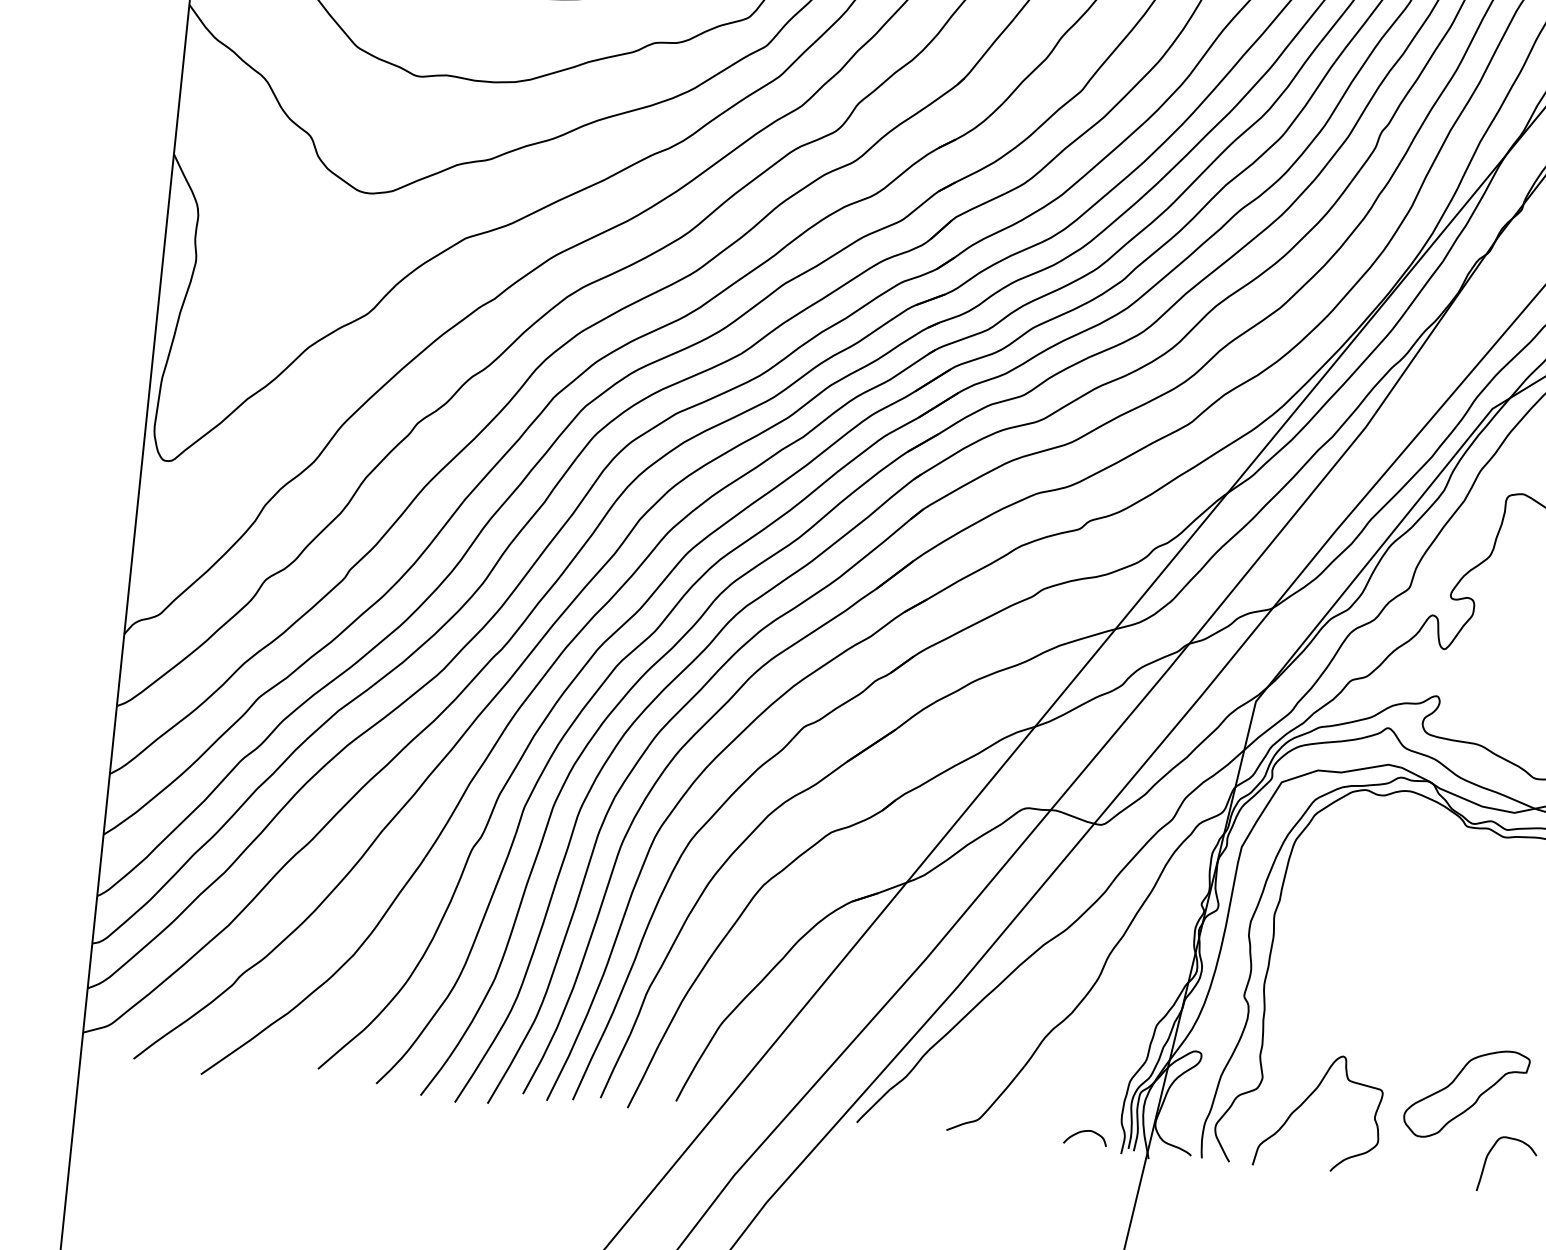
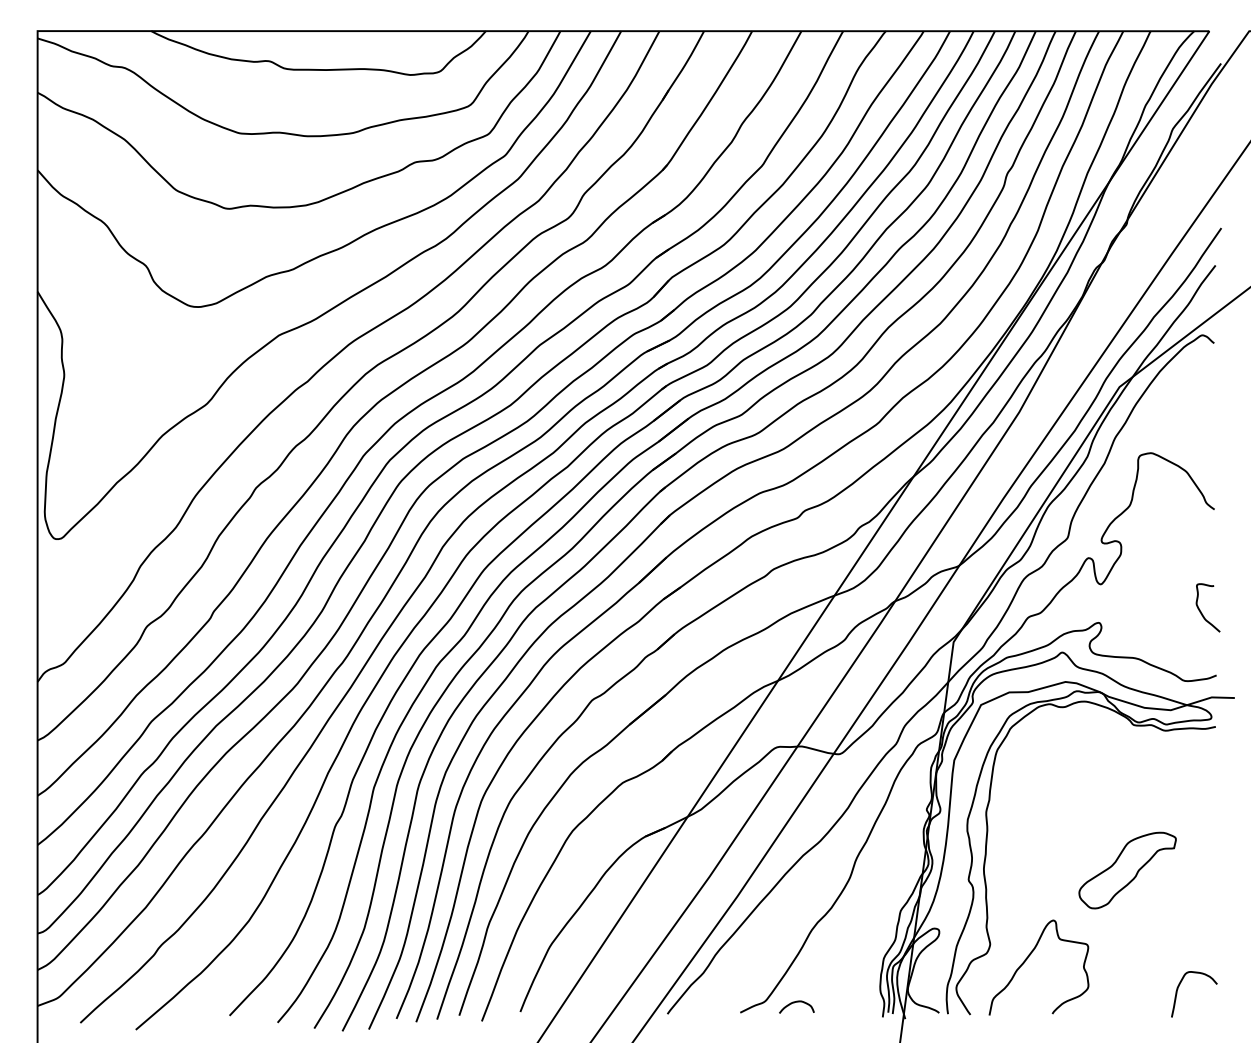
part: (1466, 1094) -> (1127, 870), moved
curve: (1083, 1132) -> (794, 1003), moved

